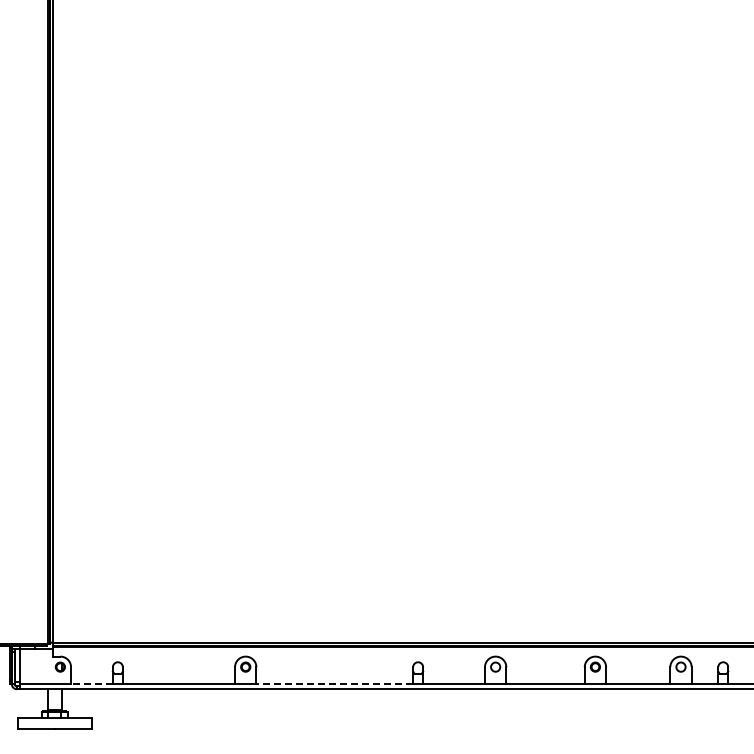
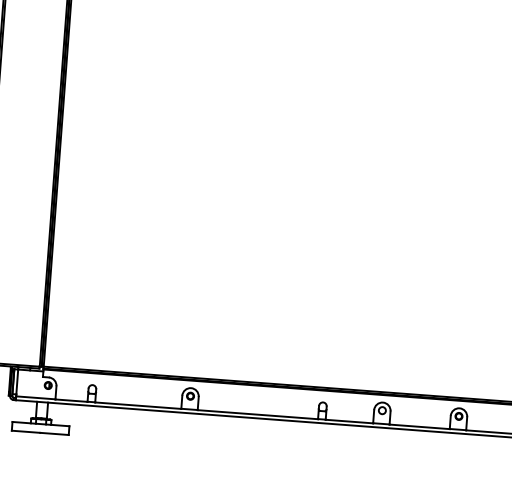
line: (92, 684) -> (71, 400), dashed -> solid
line: (334, 684) -> (257, 414), dashed -> solid

